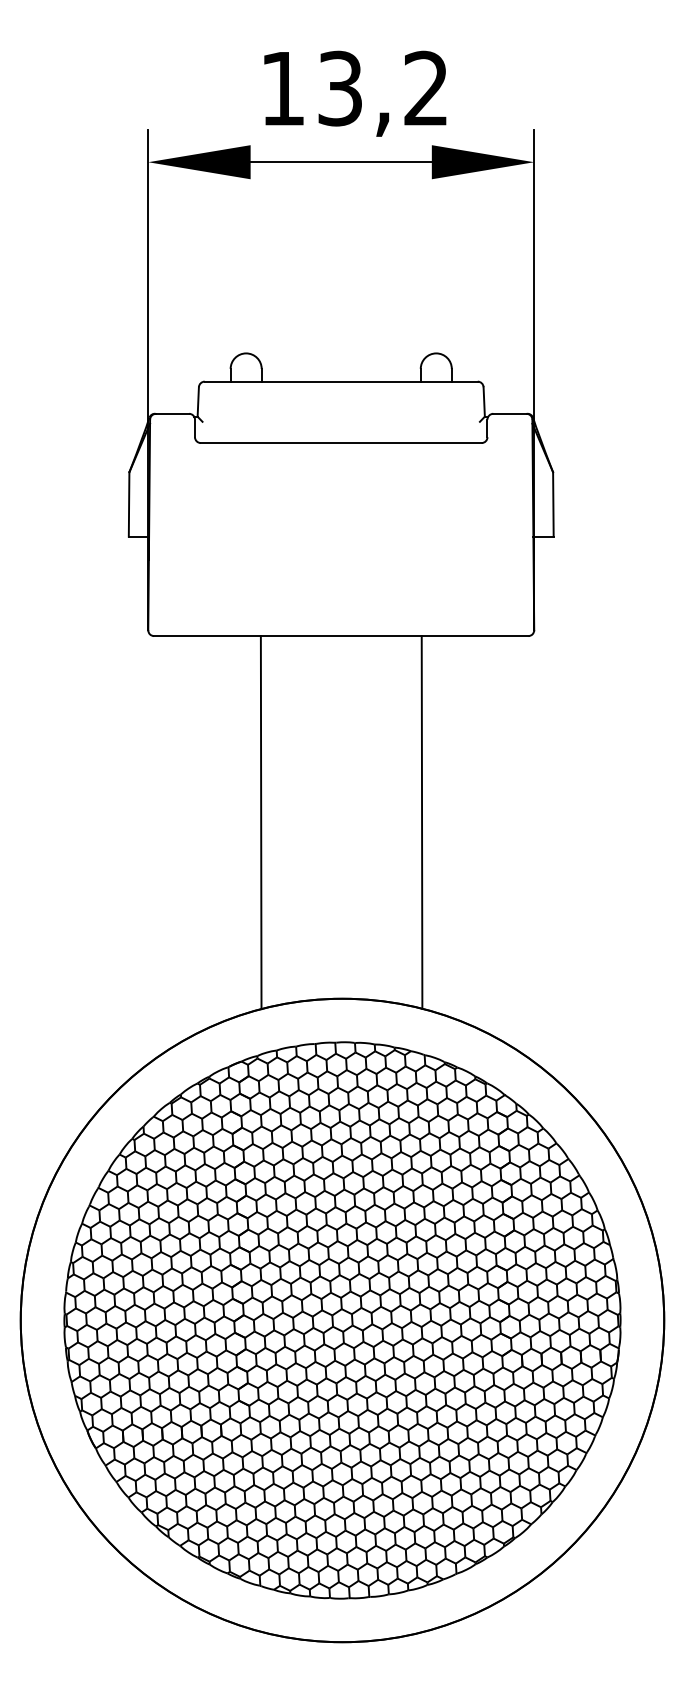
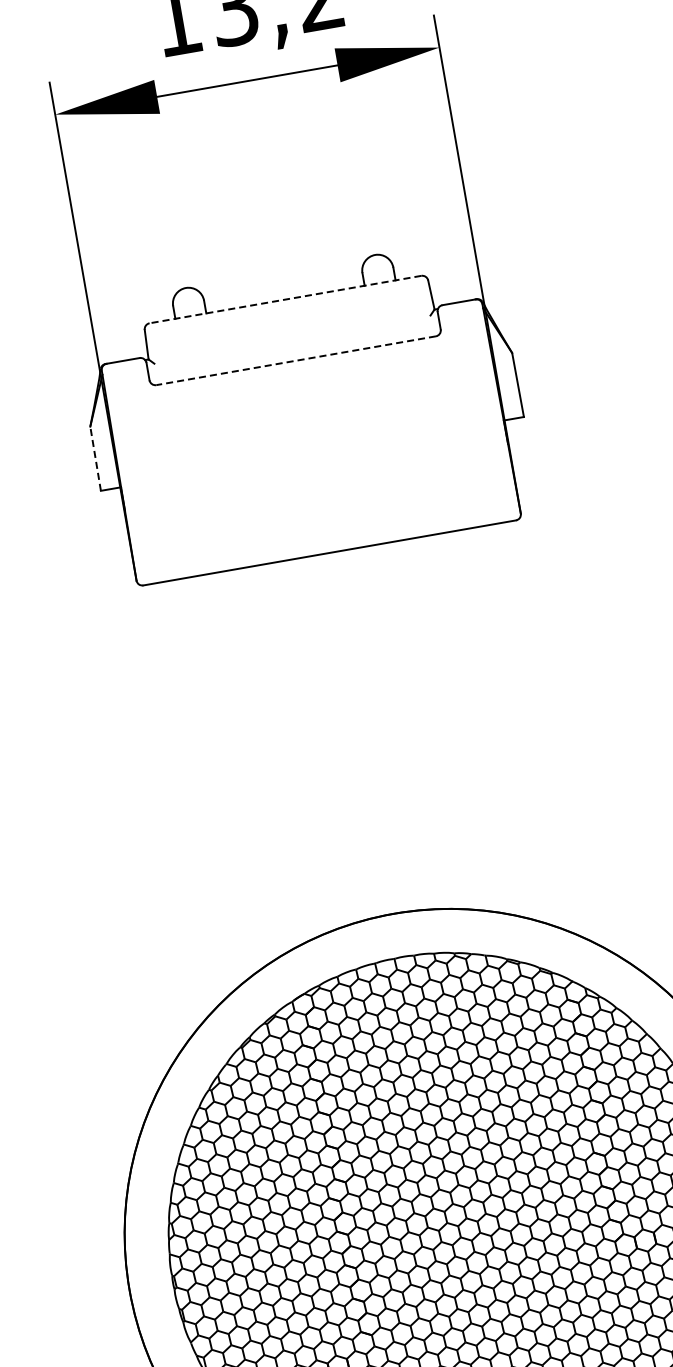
line: (340, 381) -> (284, 299), solid -> dashed
line: (340, 443) -> (295, 361), solid -> dashed
line: (129, 504) -> (96, 458), solid -> dashed
line: (260, 822) -> (281, 752), removed
line: (421, 822) -> (442, 724), removed

